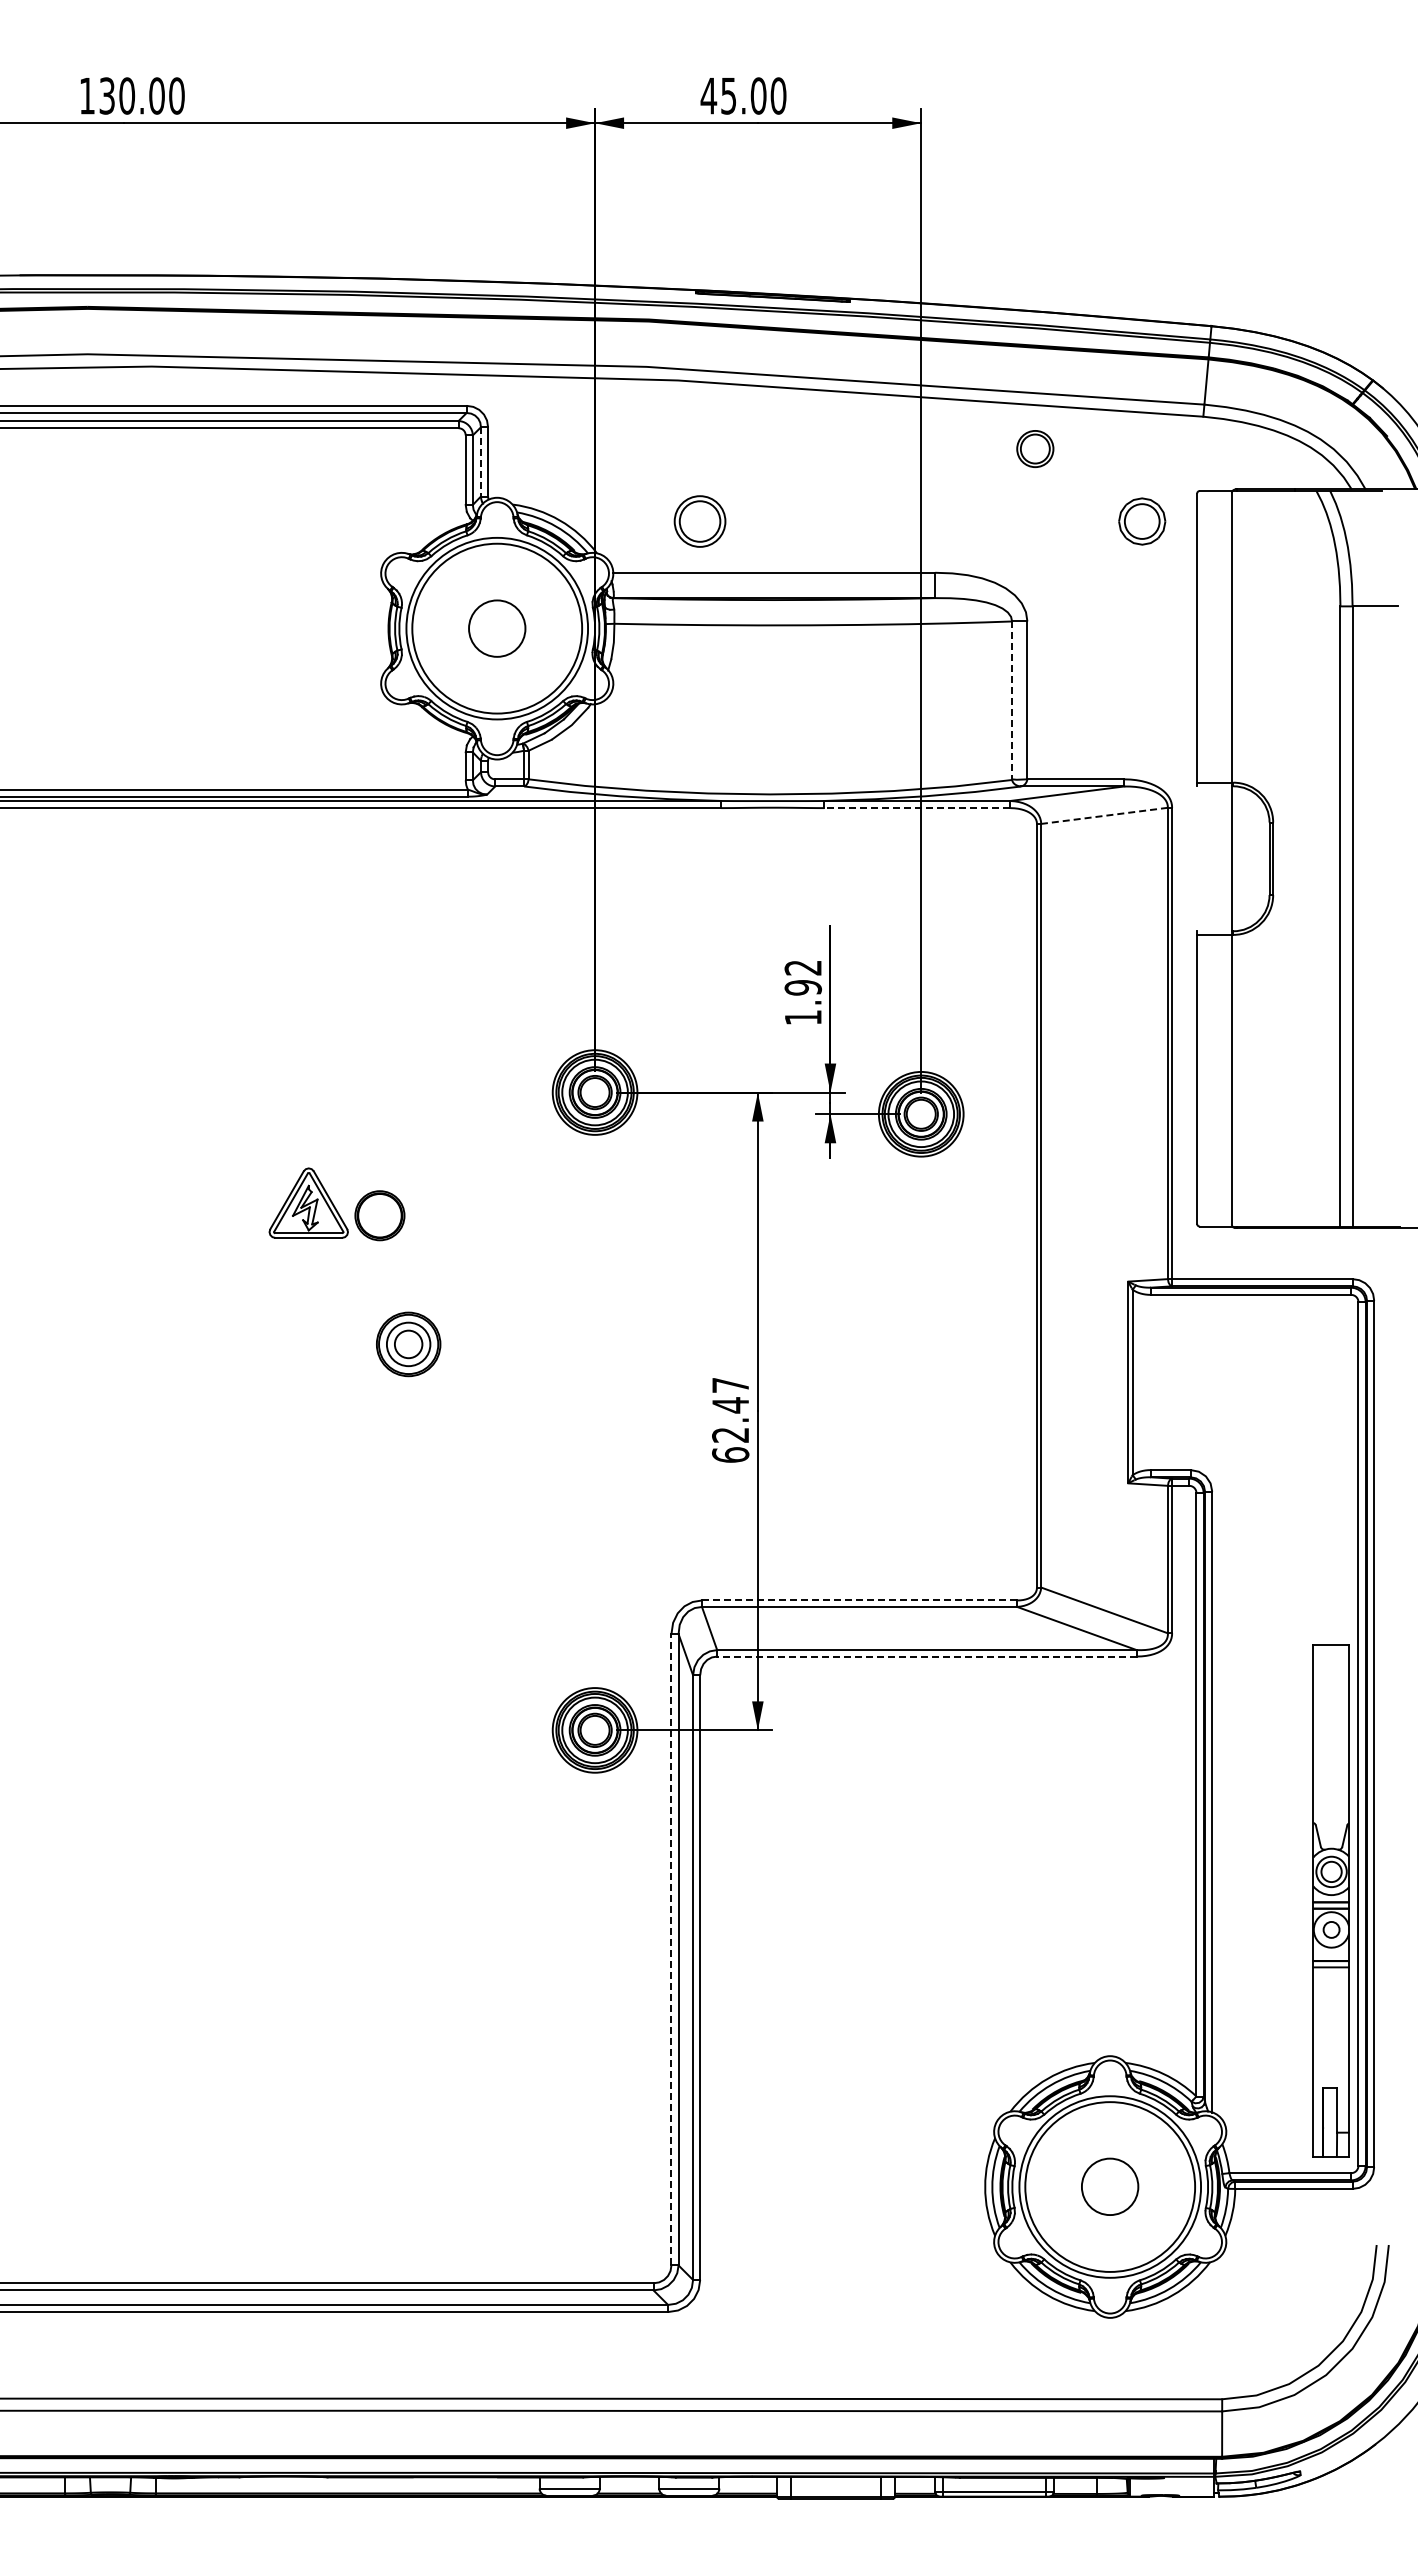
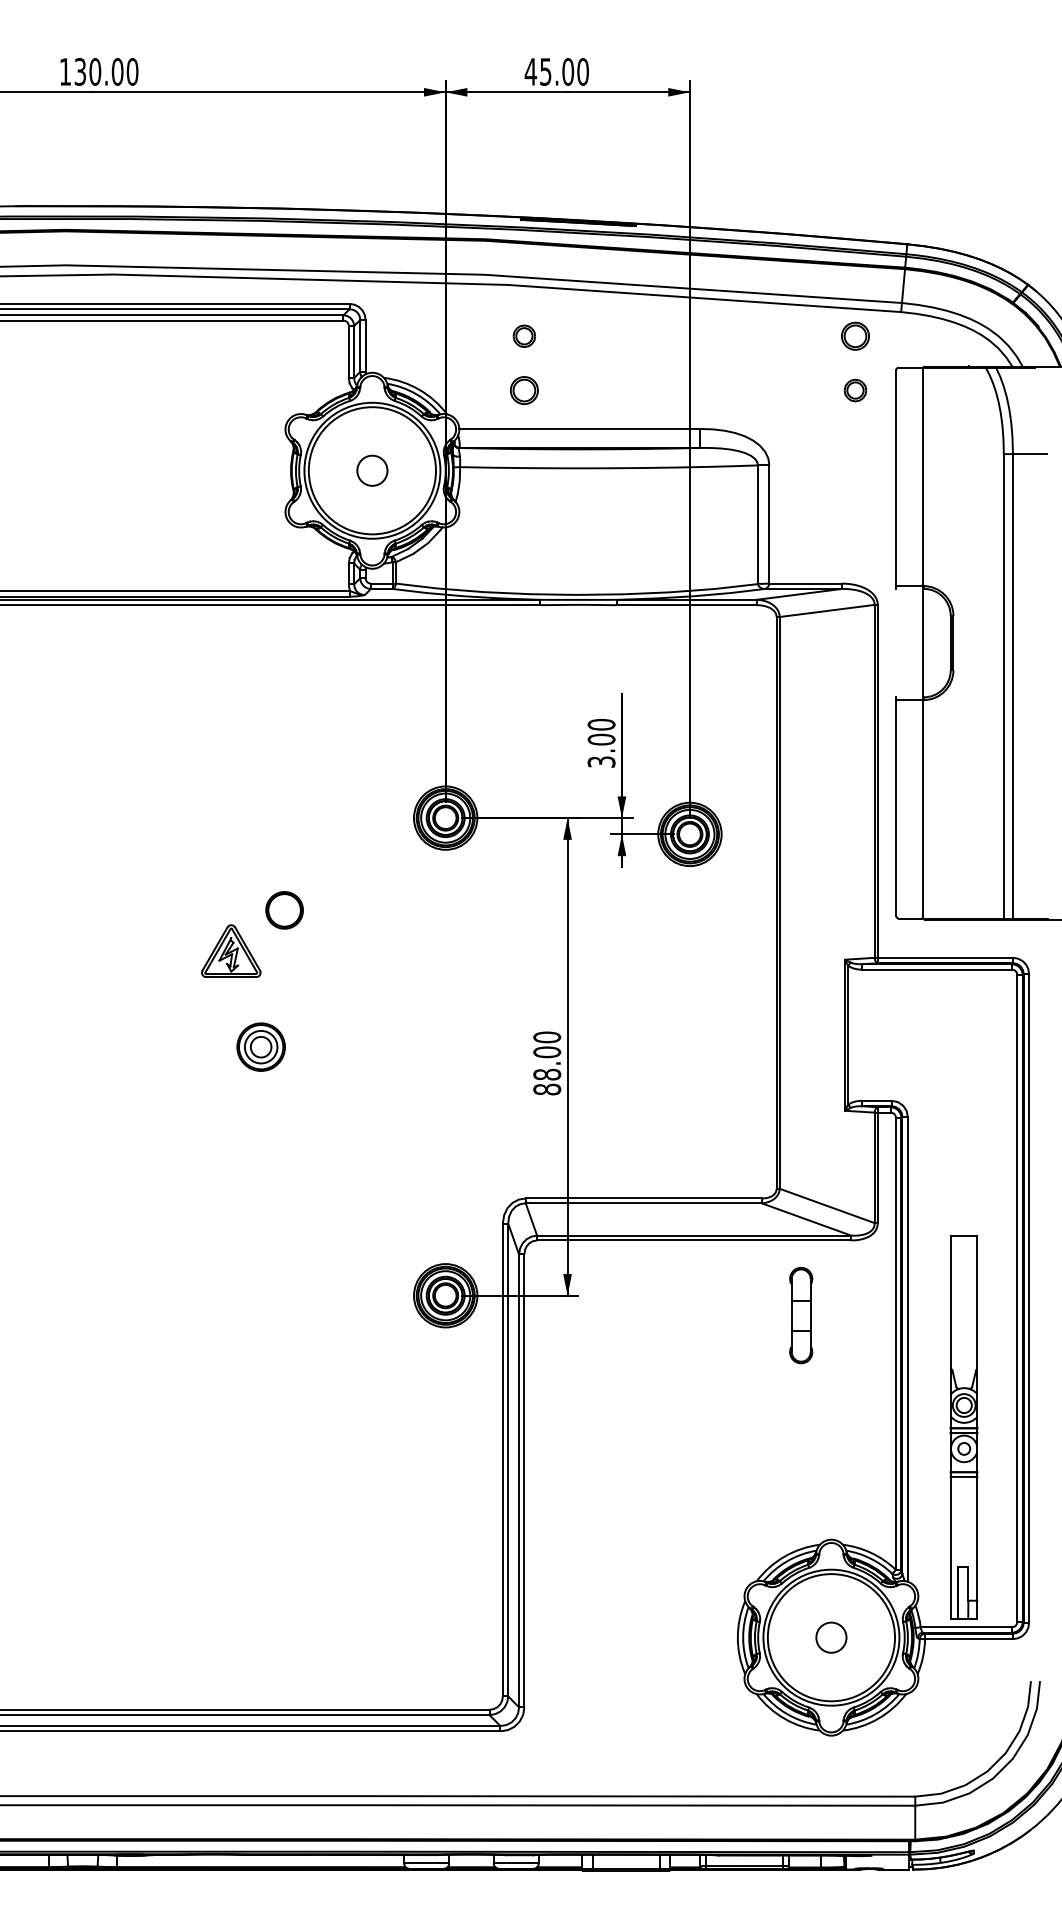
part: (699, 448) -> (523, 335), added
part: (1035, 448) -> (855, 335), moved
line: (480, 461) -> (359, 345), dashed -> solid
part: (700, 521) -> (524, 390), size x0.71
part: (1142, 521) -> (855, 390), size x0.62
circle: (497, 628) -> (372, 470), size x0.71
line: (1012, 701) -> (758, 525), dashed -> solid
line: (916, 808) -> (686, 605), dashed -> solid
line: (1104, 815) -> (827, 610), dashed -> solid
text: (803, 992) -> (601, 743), 1.92 -> 3.00
part: (308, 1202) -> (231, 950), moved
part: (408, 1344) -> (261, 1047), moved
text: (730, 1419) -> (547, 1062), 62.47 -> 88.00
line: (859, 1600) -> (643, 1198), dashed -> solid
line: (926, 1656) -> (693, 1240), dashed -> solid
part: (1069, 1756) -> (800, 1315), added
part: (1330, 1900) -> (963, 1426), moved
line: (671, 1949) -> (502, 1459), dashed -> solid
circle: (1110, 2187) -> (831, 1638), size x0.71

